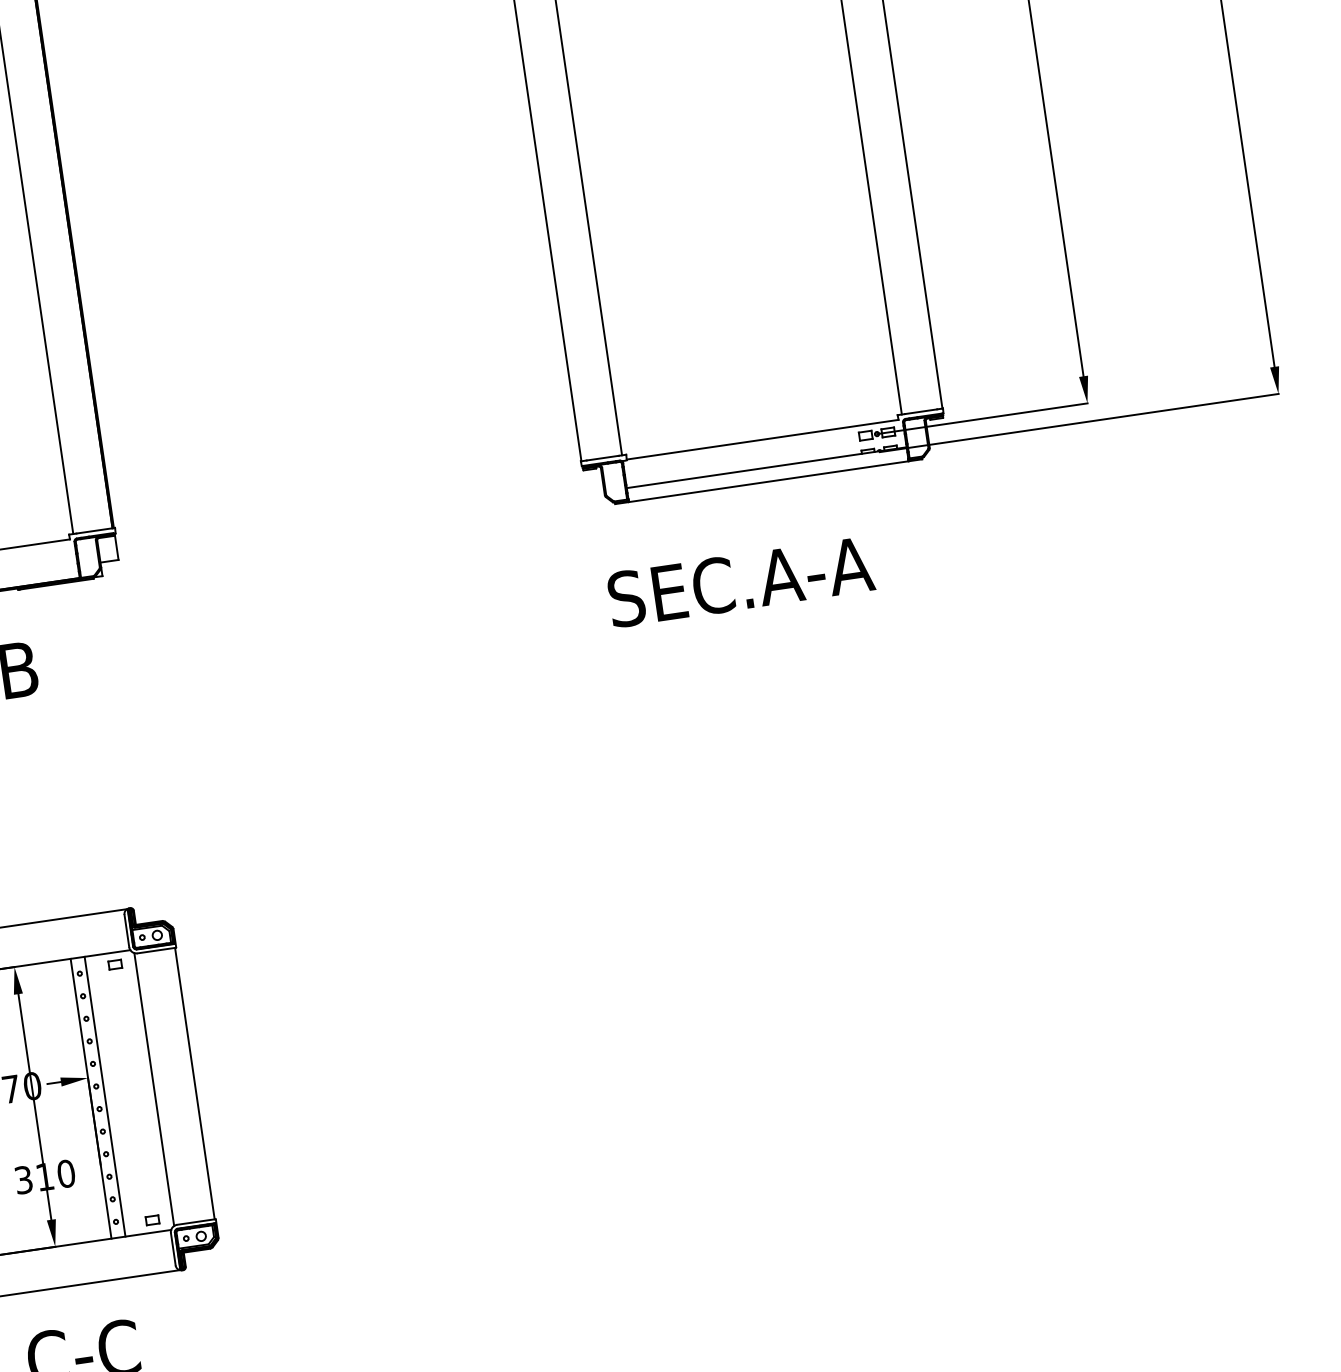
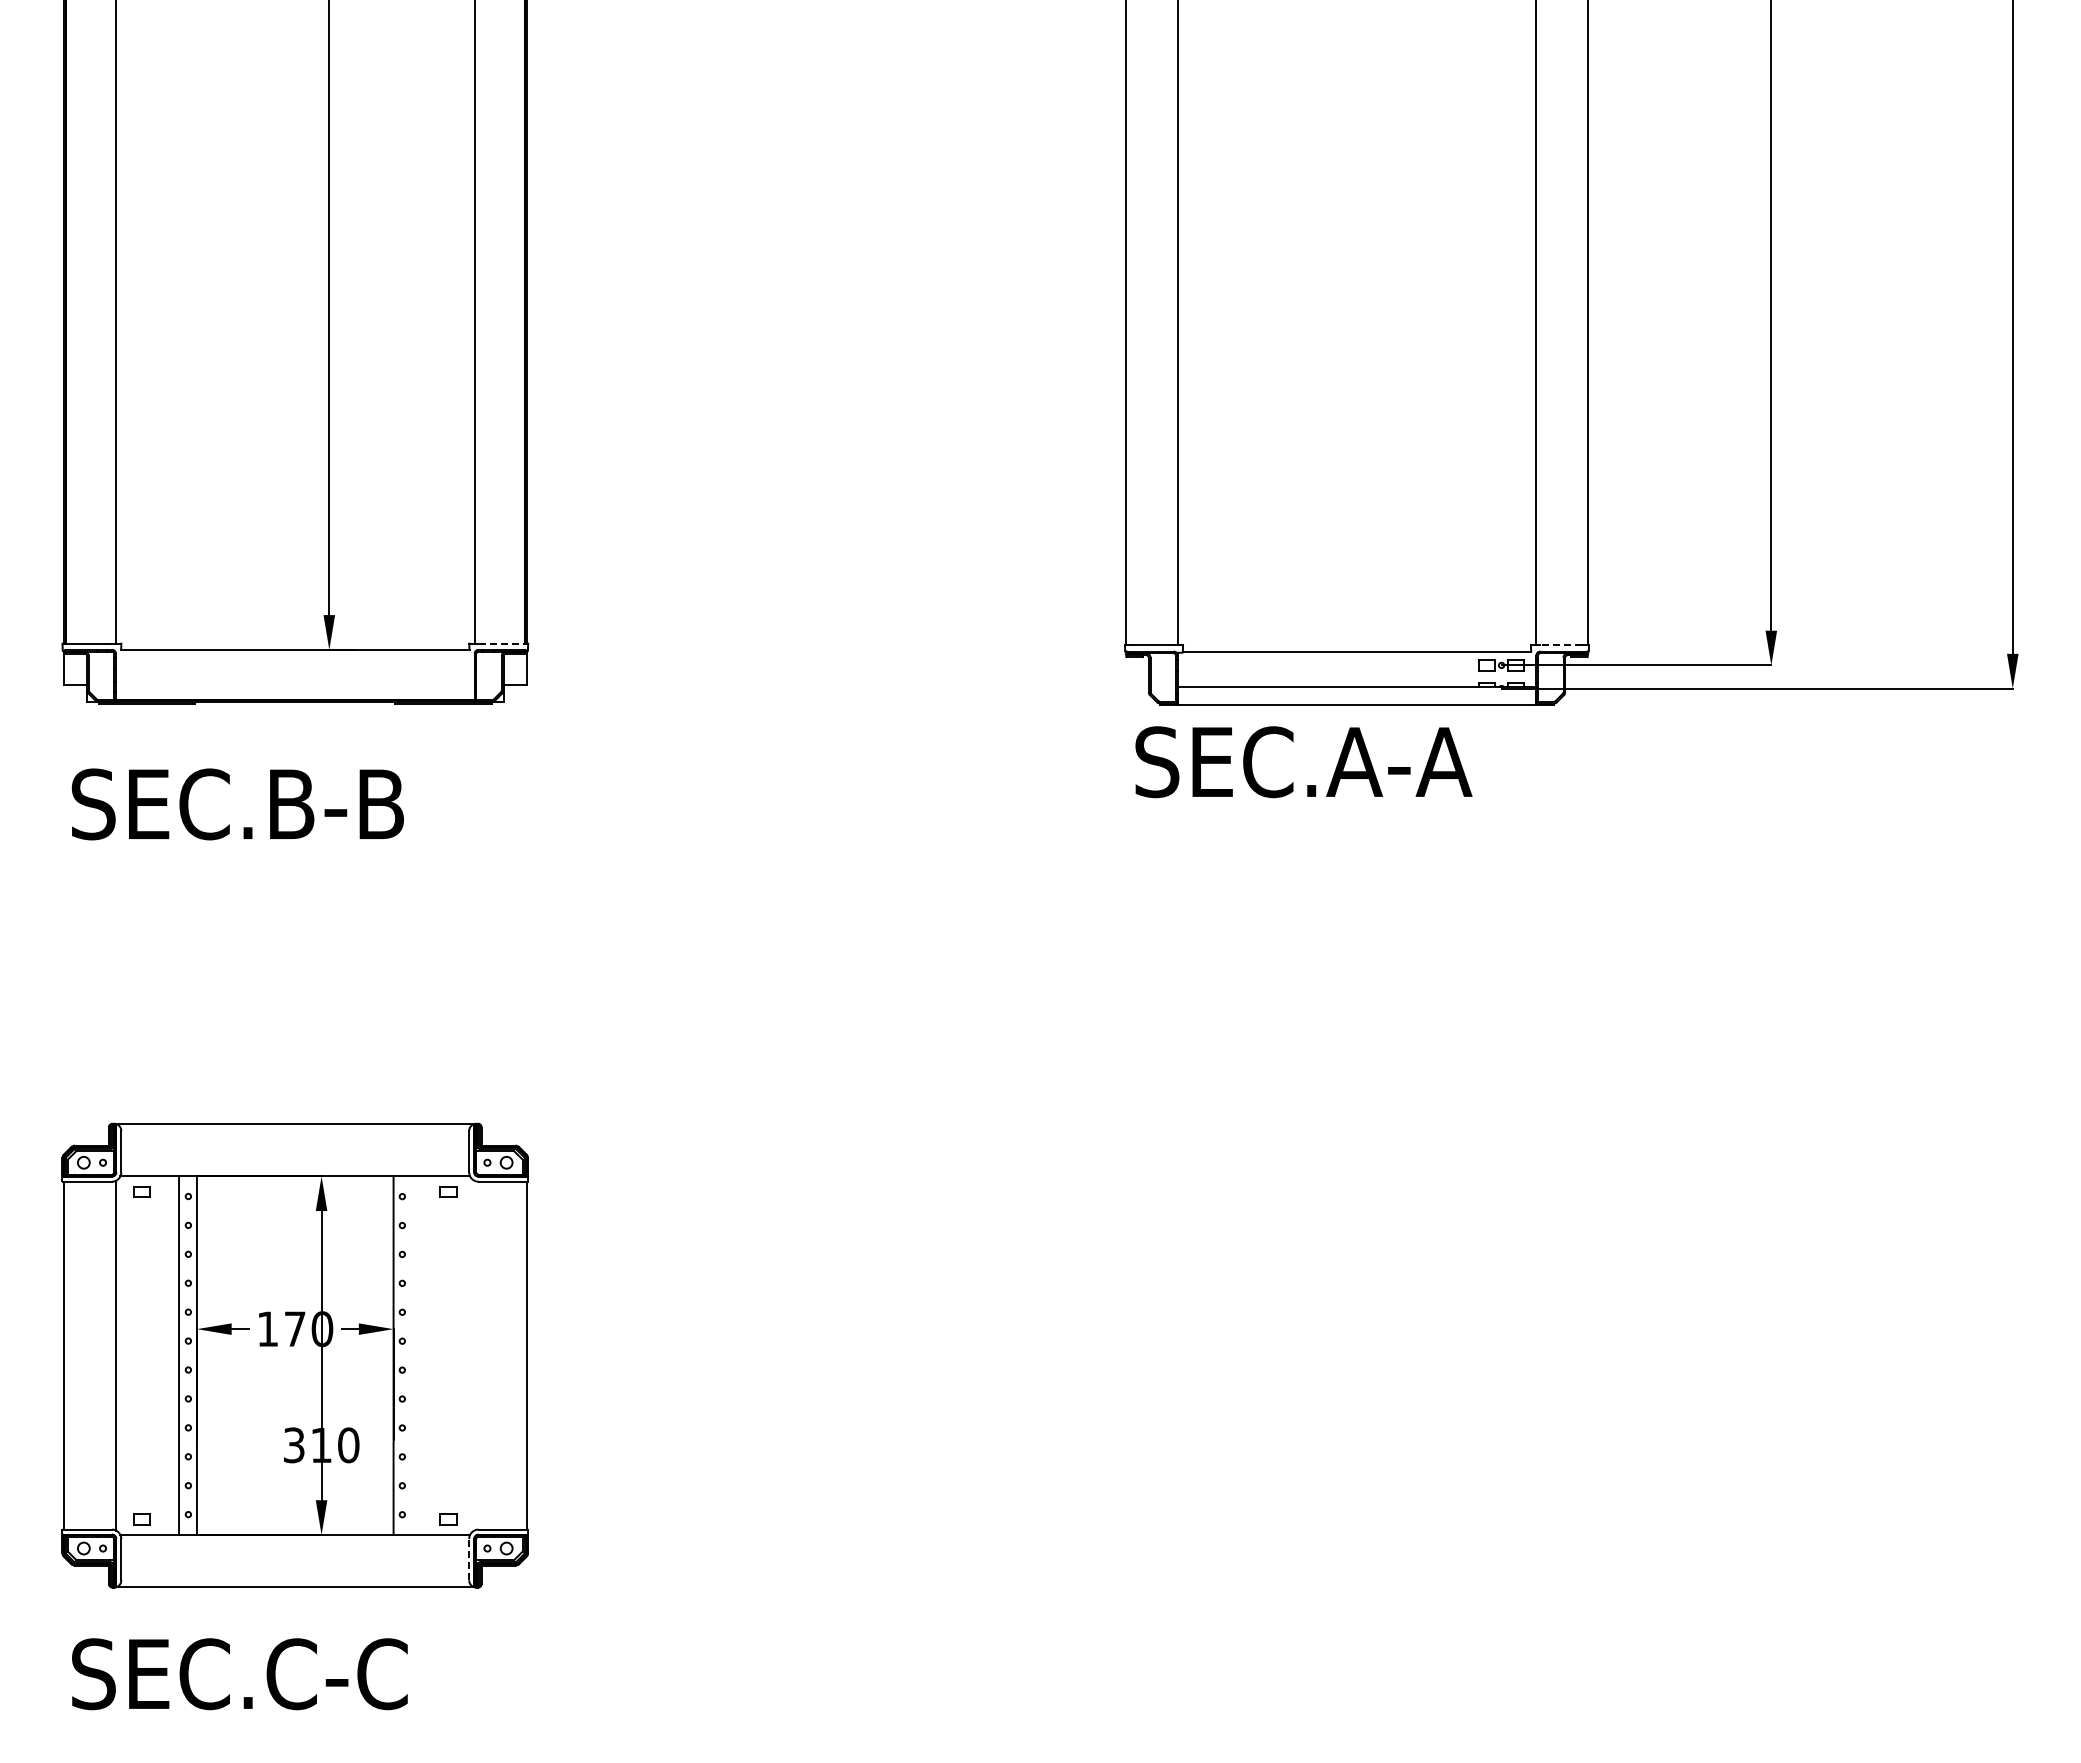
line: (921, 411) -> (1561, 645), solid -> dashed
line: (95, 530) -> (503, 643), solid -> dashed
text: (740, 582) -> (1303, 762), moved
line: (154, 1089) -> (474, 1355), removed
line: (105, 1096) -> (411, 1355), removed
line: (173, 1249) -> (469, 1559), solid -> dashed

